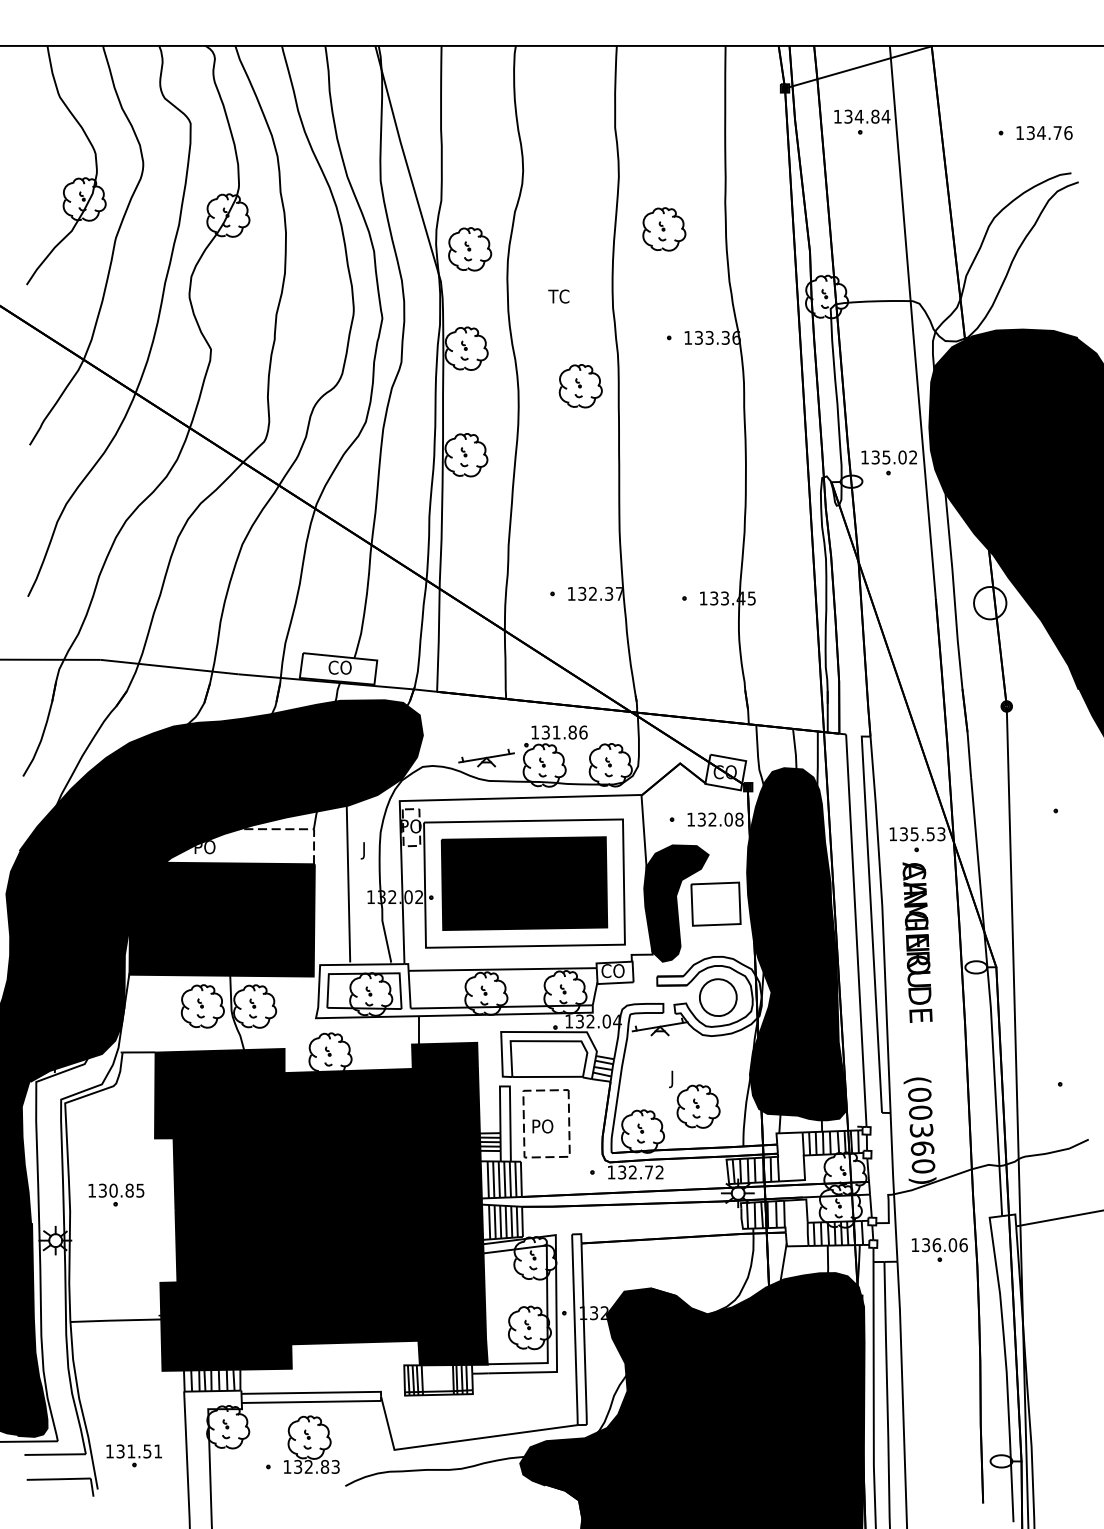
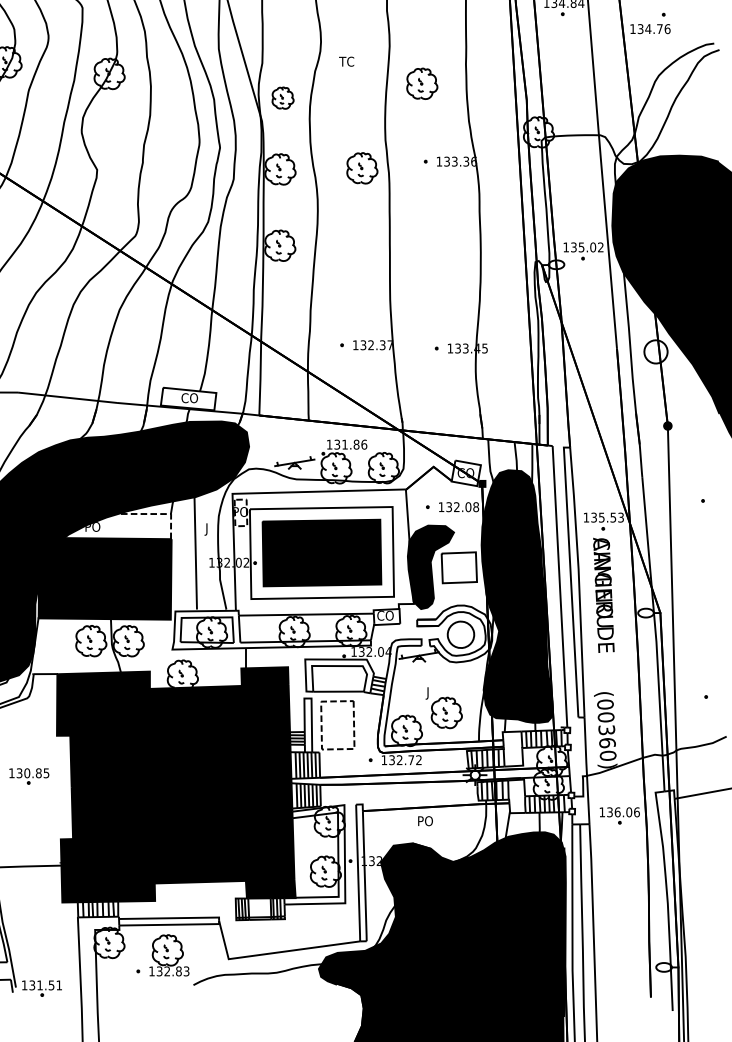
text: (1044, 133) -> (650, 29), moved
part: (470, 249) -> (283, 98), size x0.7
text: (558, 296) -> (346, 61), moved
part: (580, 386) -> (362, 168), moved
text: (542, 1126) -> (425, 821), moved
part: (133, 1455) -> (41, 988), moved

